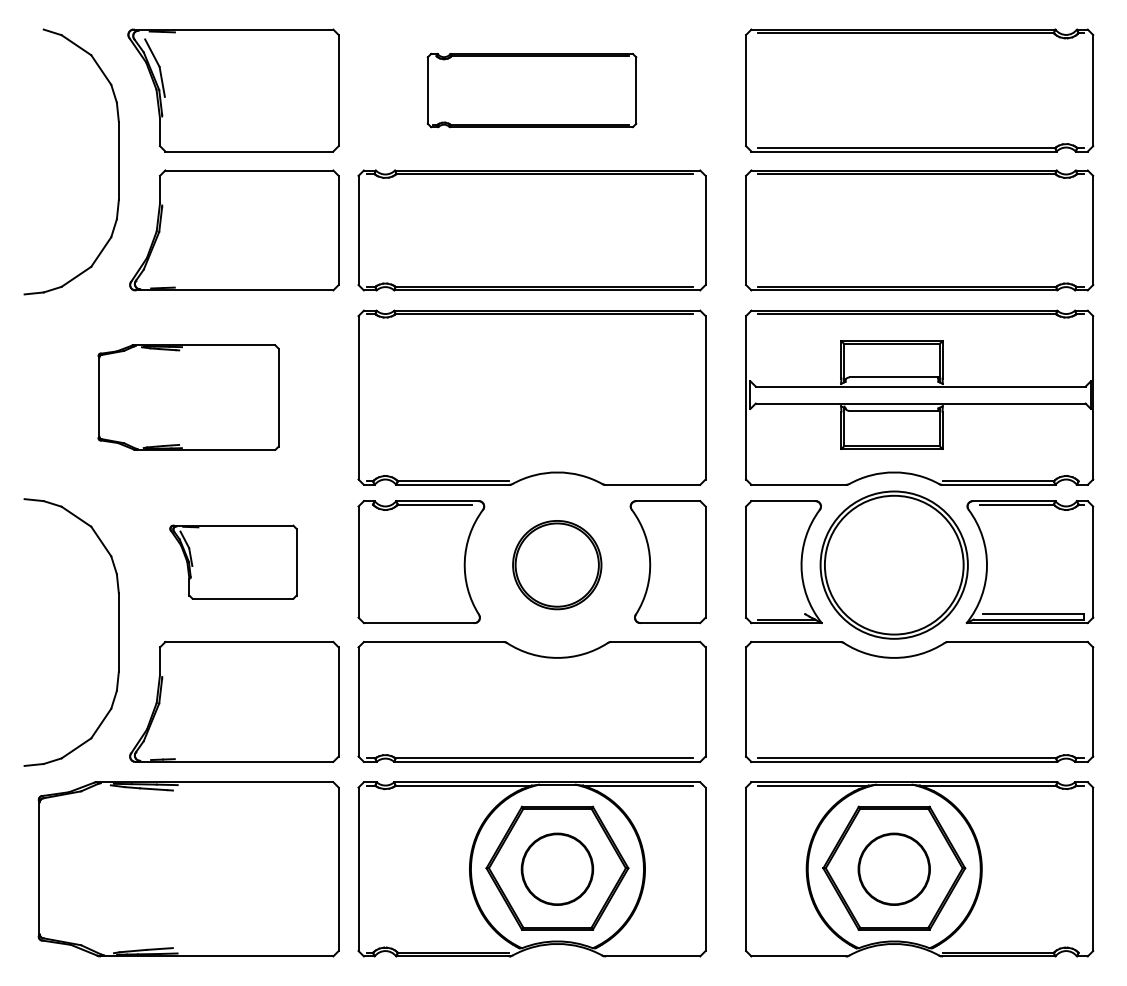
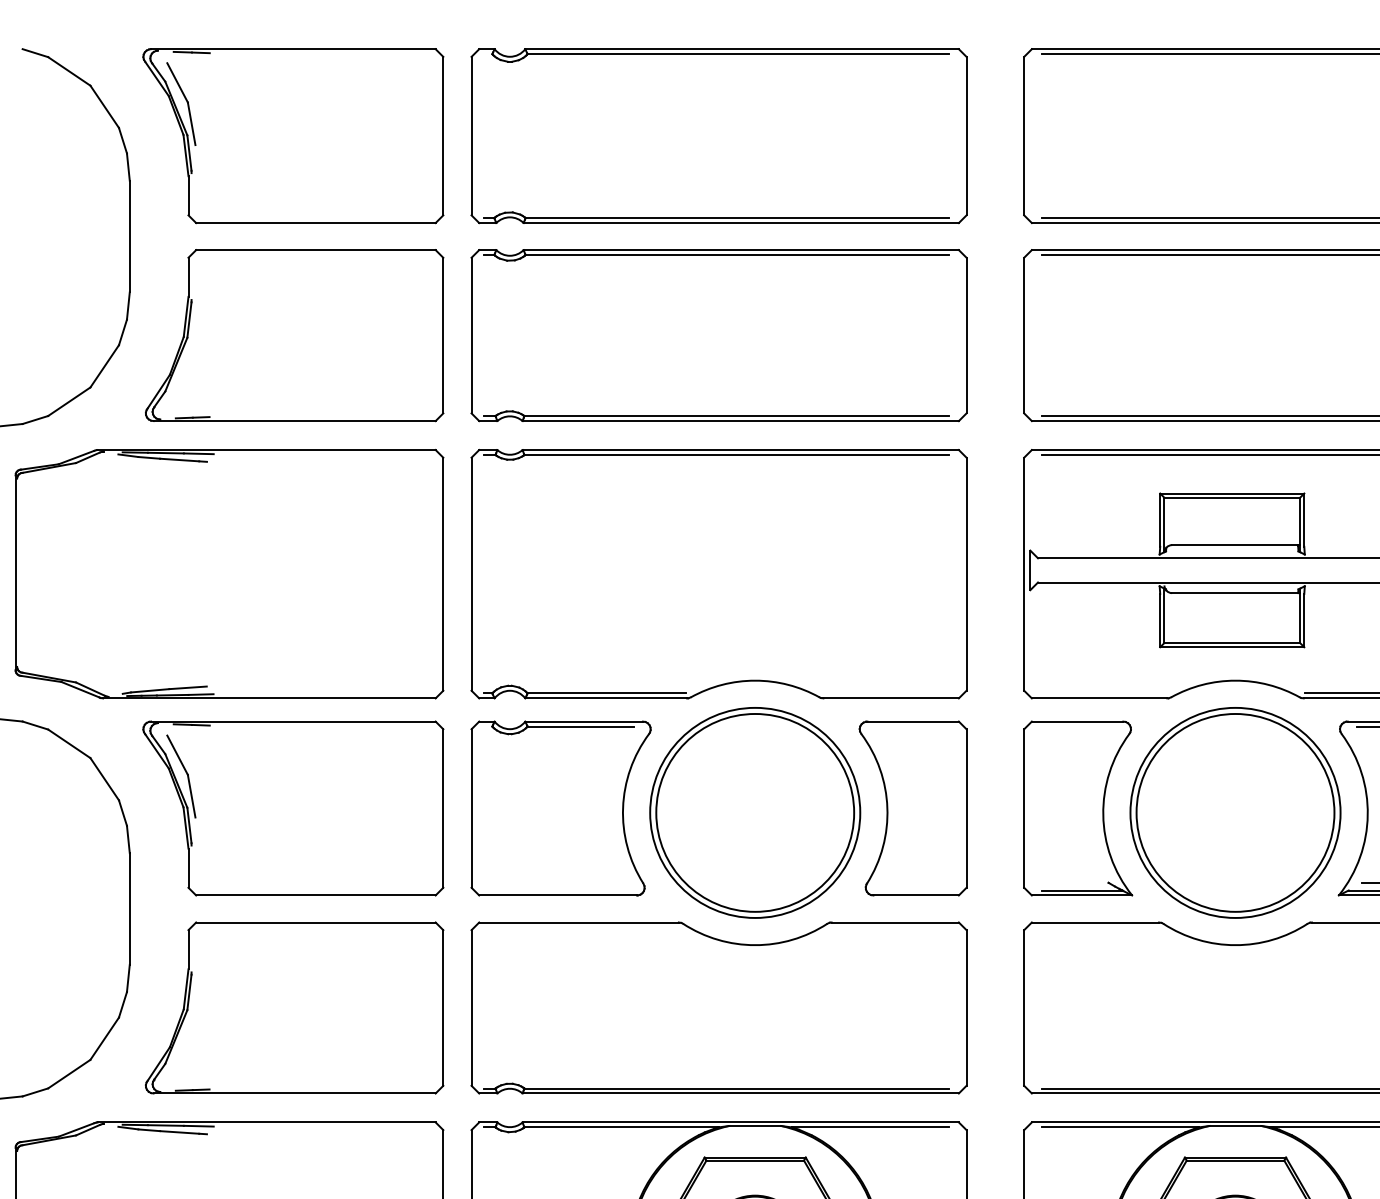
part: (531, 90) -> (718, 136), size x1.67
part: (188, 397) -> (229, 573), size x1.67
part: (233, 562) -> (293, 809), size x1.67
part: (556, 564) -> (753, 811), size x1.67

